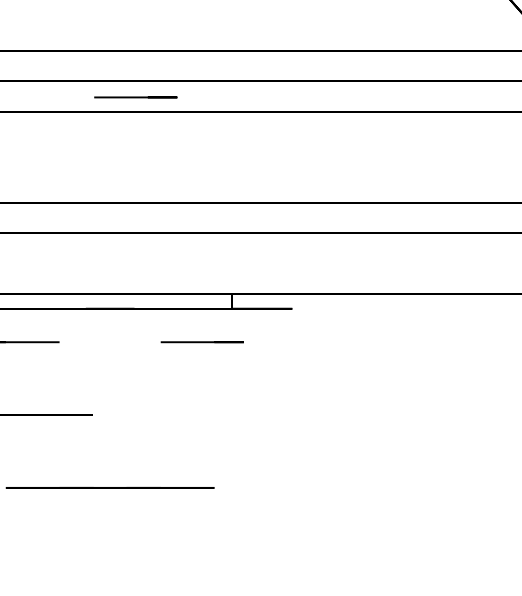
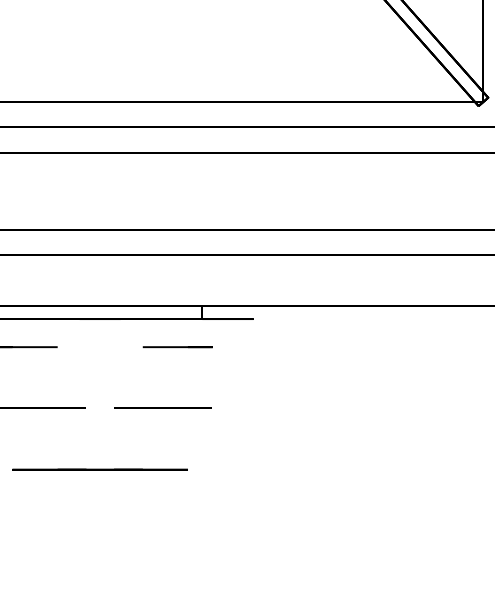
line: (135, 97) -> (121, 141), removed
line: (184, 413) -> (162, 407), added

